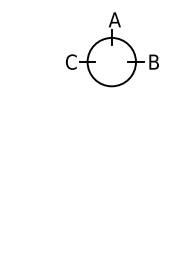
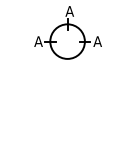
text: (71, 61) -> (38, 41), C -> A
text: (153, 61) -> (97, 41), B -> A

